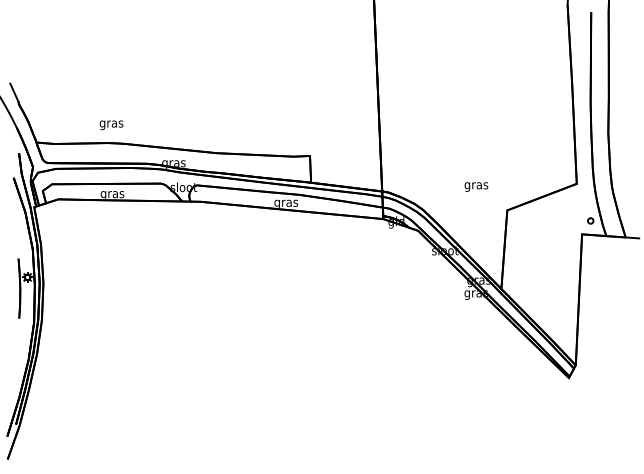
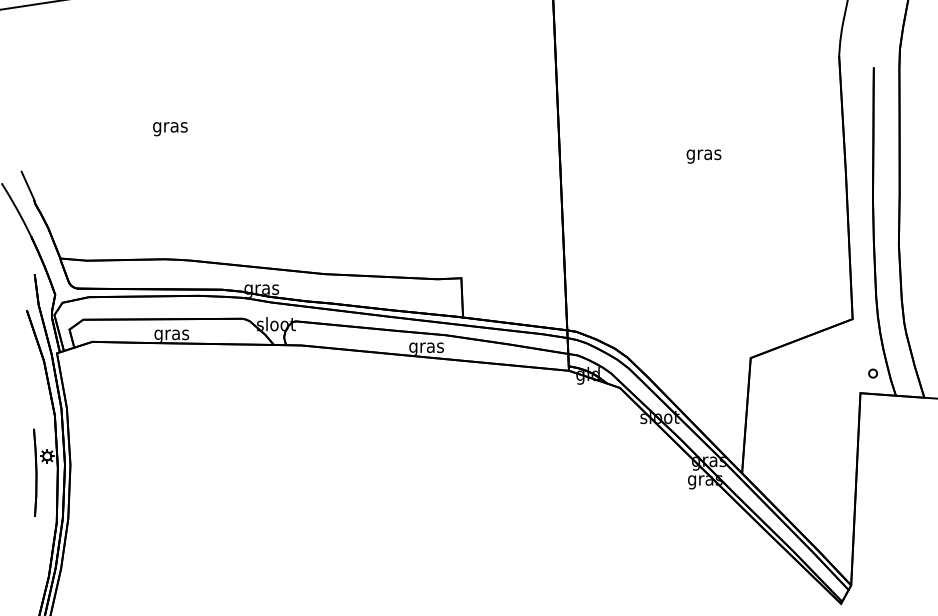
text: (111, 125) -> (170, 129), moved
text: (476, 186) -> (704, 155), moved

